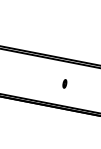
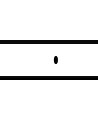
part: (64, 83) -> (55, 59), moved

